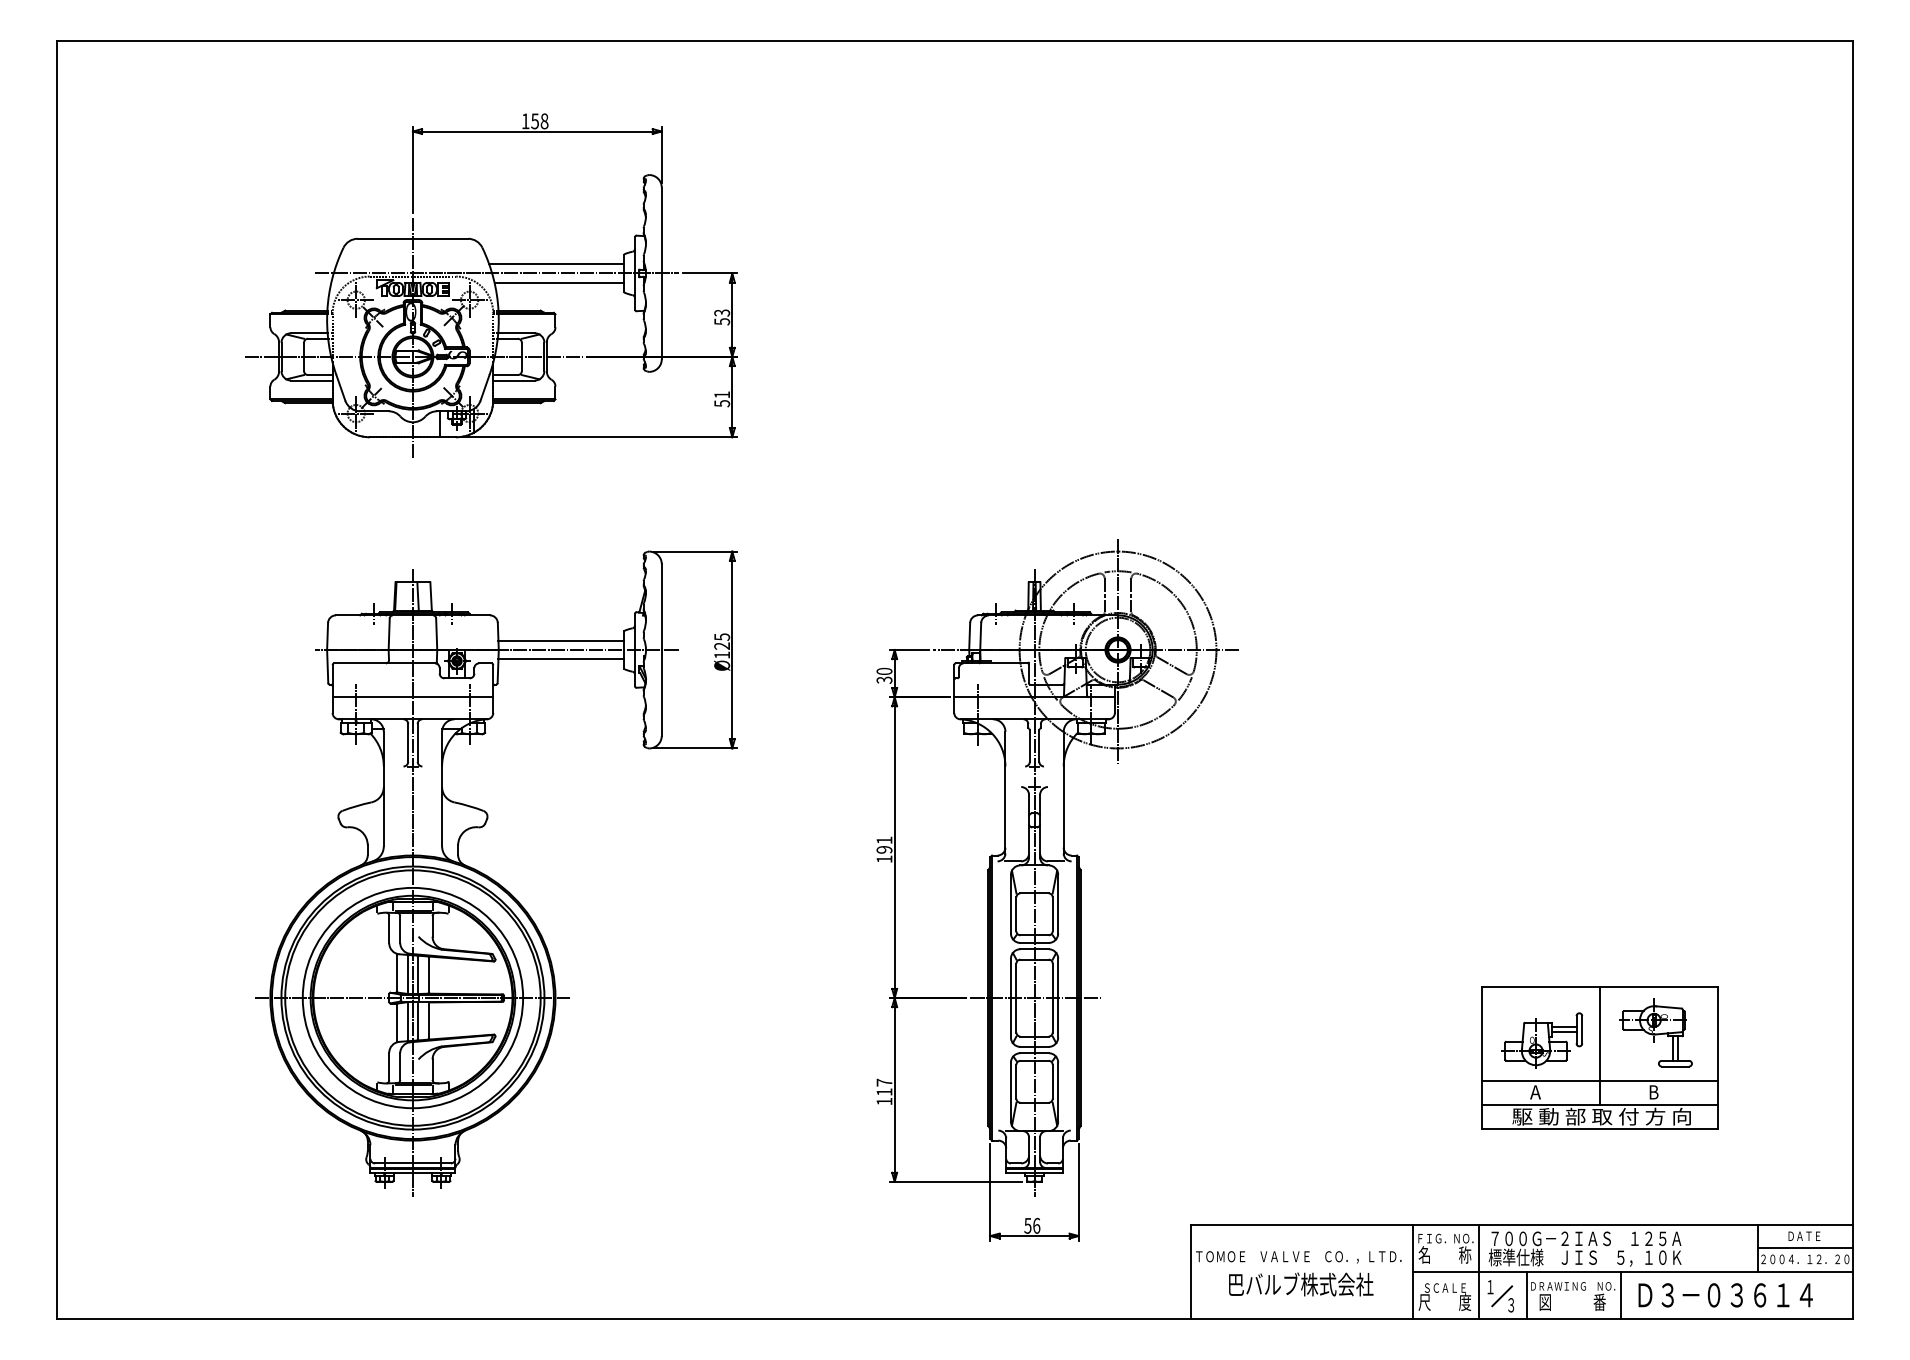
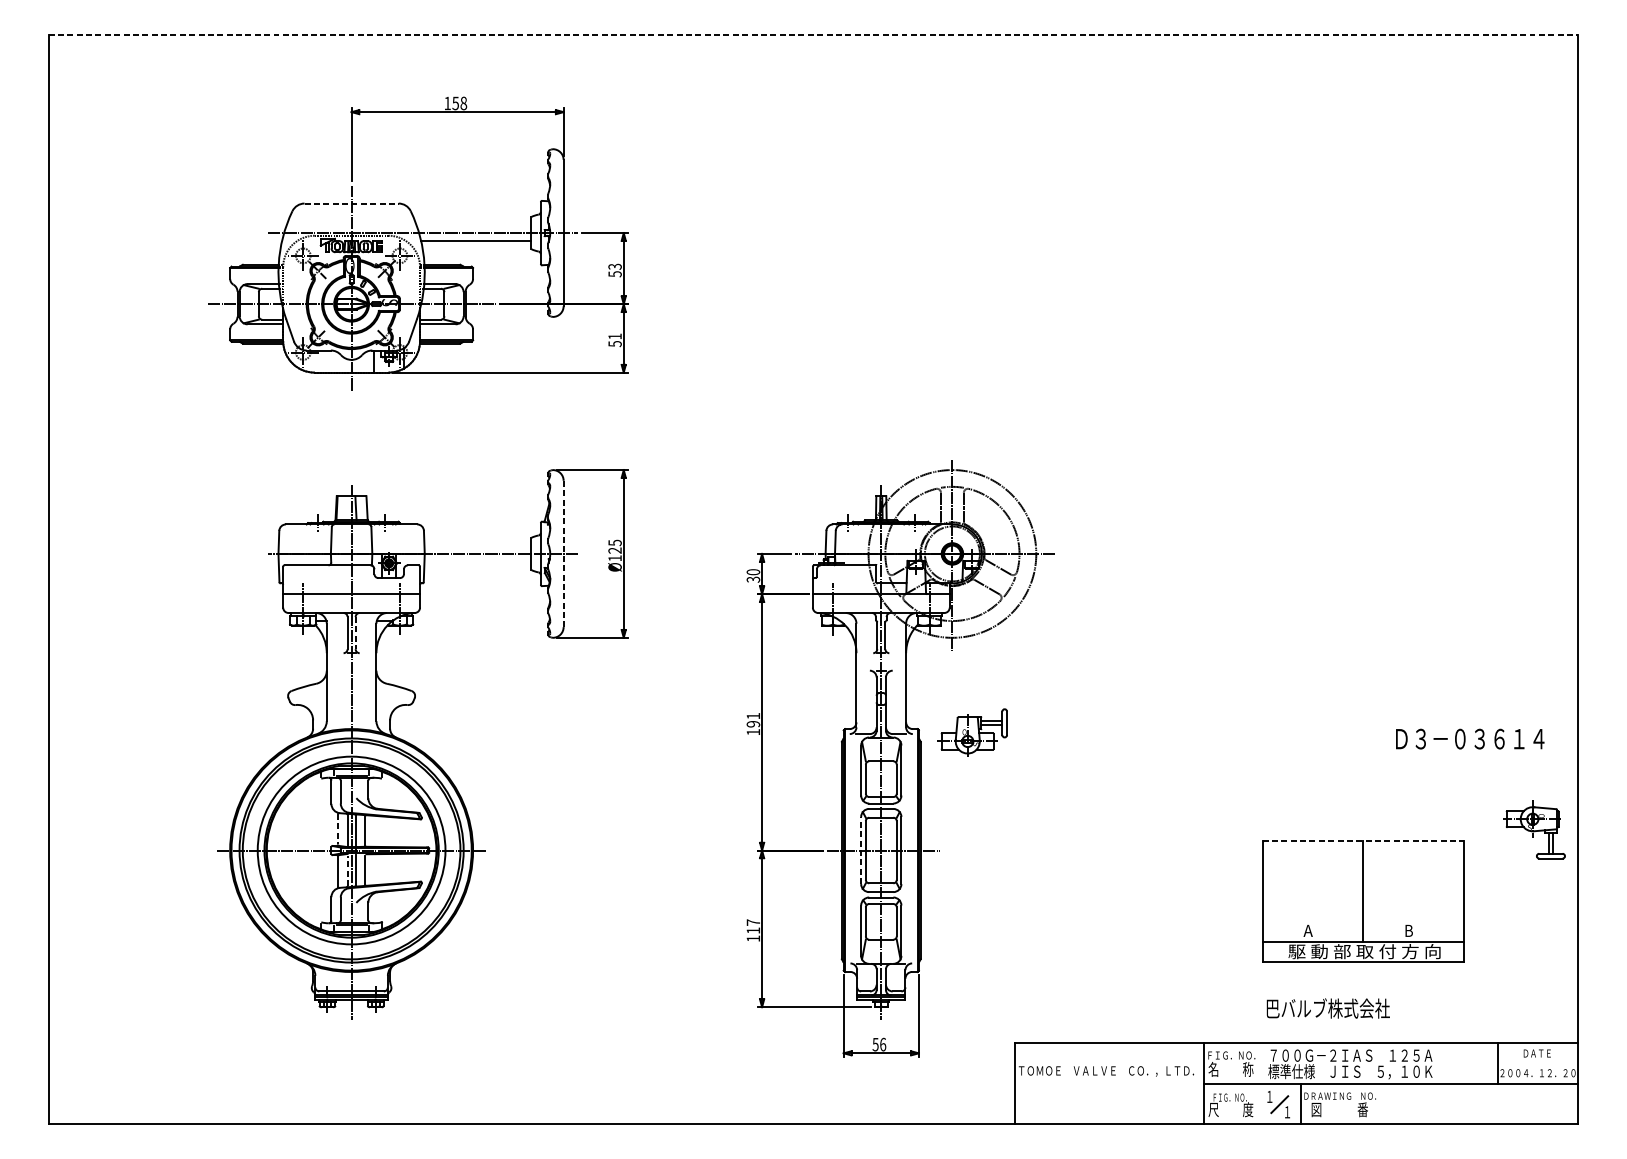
line: (955, 40) -> (813, 34), solid -> dashed
line: (413, 238) -> (352, 203), solid -> dashed
line: (556, 264) -> (473, 225), removed
line: (560, 640) -> (477, 545), removed
line: (661, 650) -> (563, 554), solid -> dashed
line: (560, 659) -> (477, 562), removed
line: (417, 742) -> (355, 632), solid -> dashed
line: (397, 973) -> (338, 829), solid -> dashed
line: (1600, 986) -> (1363, 840), solid -> dashed
line: (1010, 997) -> (860, 850), solid -> dashed
line: (408, 1021) -> (347, 870), solid -> dashed
part: (1655, 1032) -> (1533, 829), moved
part: (1542, 1040) -> (973, 732), moved
line: (1600, 1081) -> (1363, 921), removed
line: (1805, 1248) -> (1538, 1063), removed
line: (1479, 1271) -> (1260, 1083), removed
text: (1301, 1284) -> (1328, 1008), moved
text: (1444, 1287) -> (1230, 1097), ＳＣＡＬＥ -> ＦＩＧ．ＮＯ．
line: (1621, 1295) -> (1381, 1103), removed
text: (1725, 1295) -> (1470, 739), moved
text: (1511, 1305) -> (1287, 1112), ３ -> １

